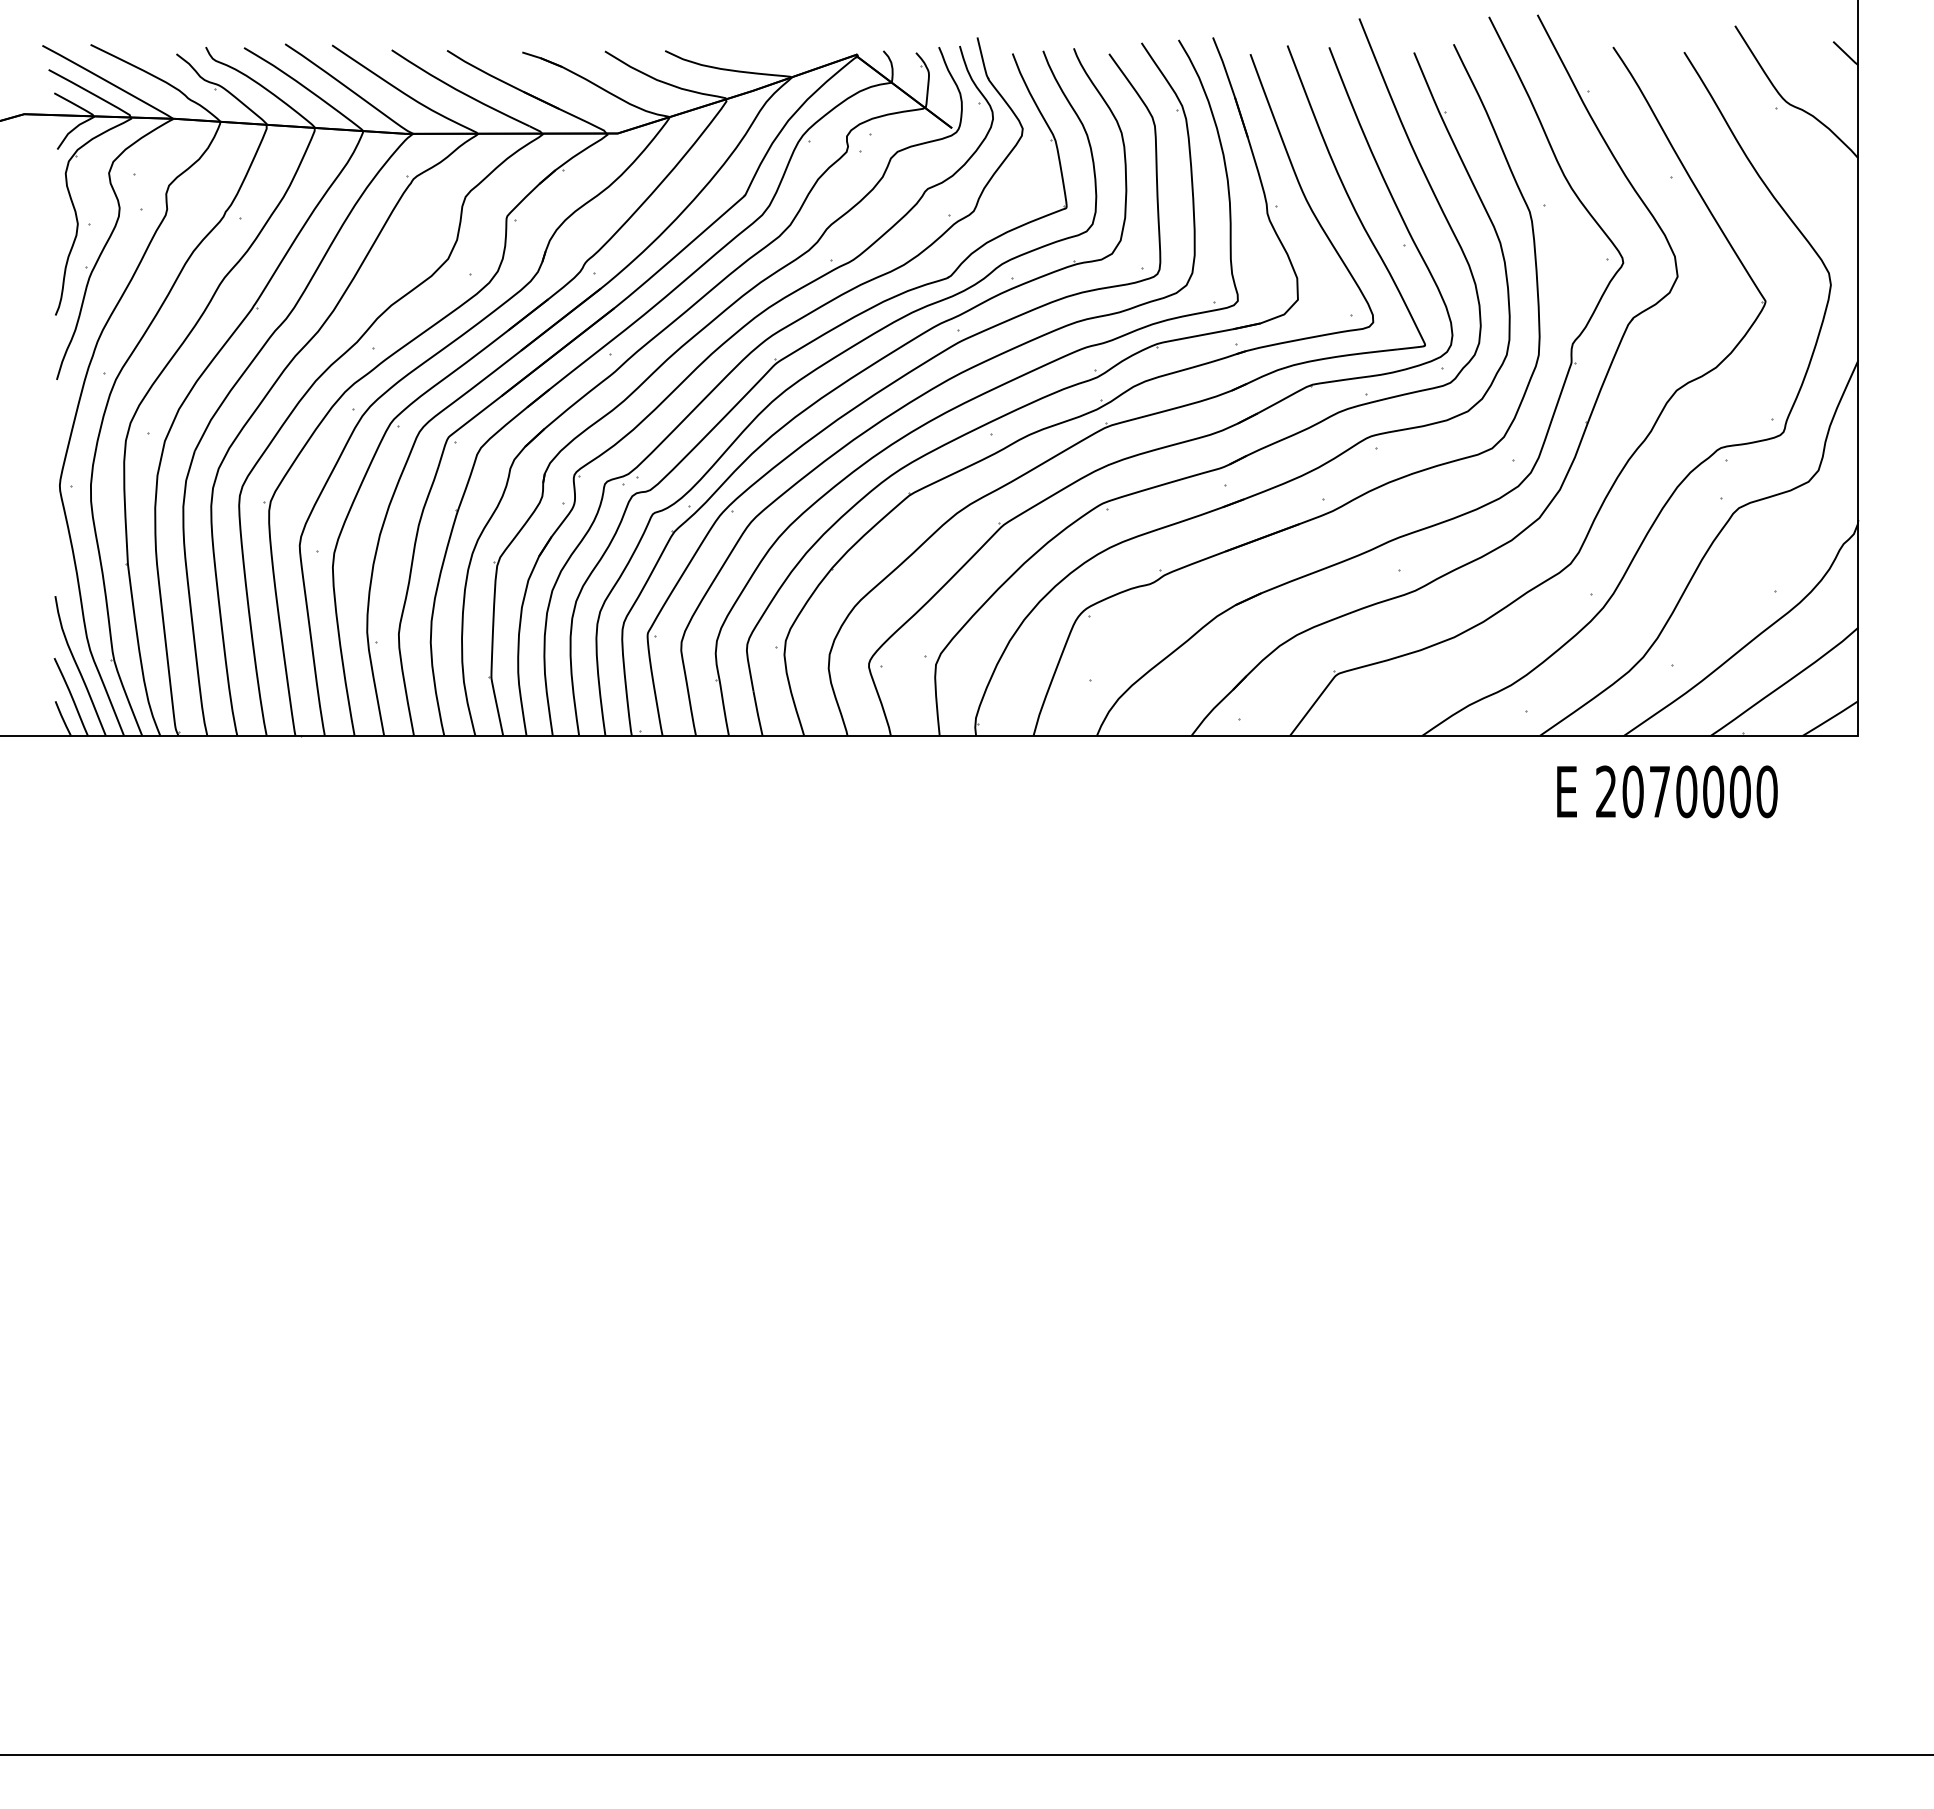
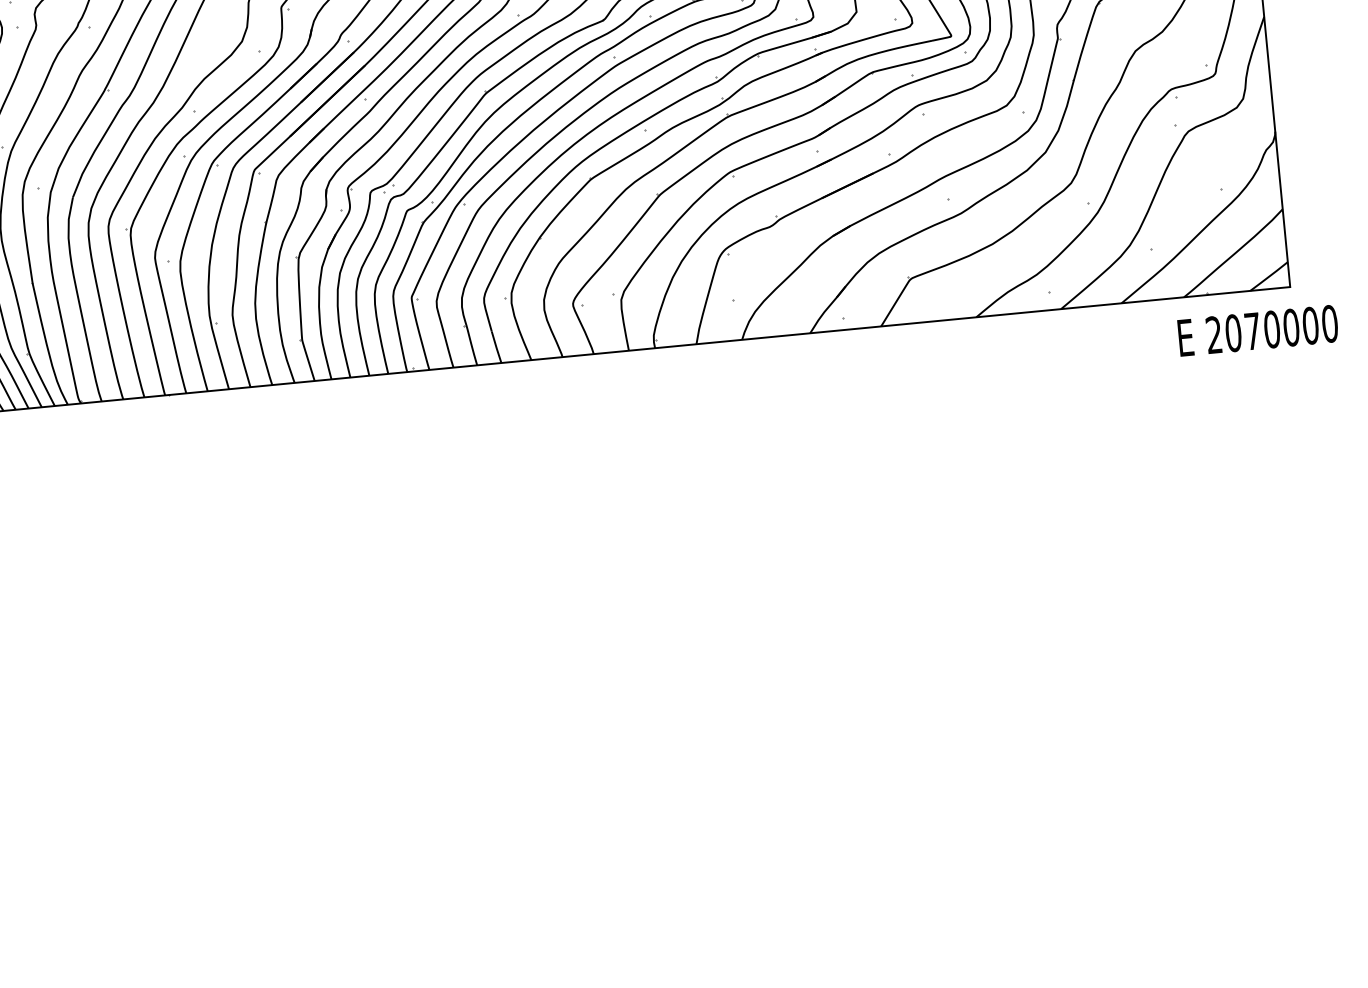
text: (1667, 791) -> (1258, 330), moved

